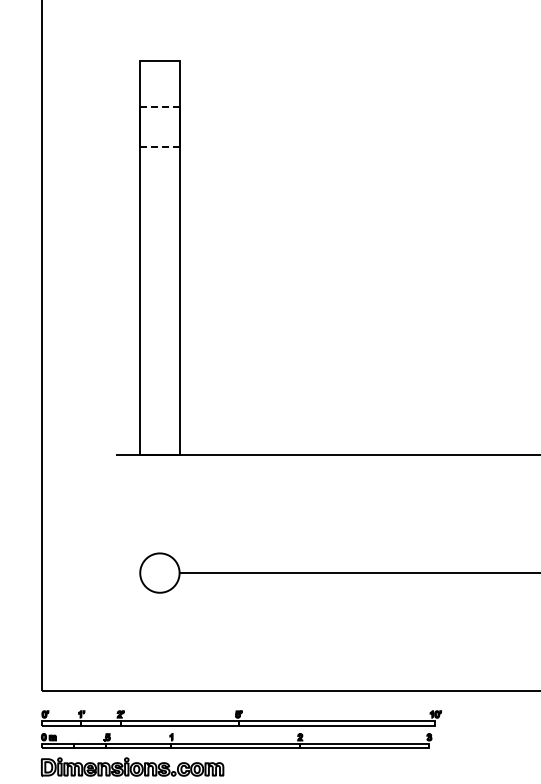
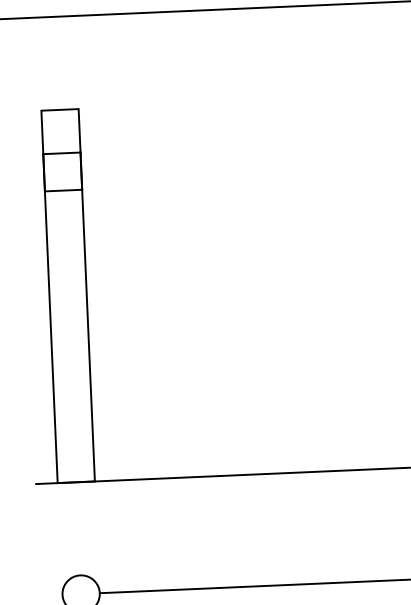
line: (159, 107) -> (61, 153), dashed -> solid
line: (159, 146) -> (63, 190), dashed -> solid

